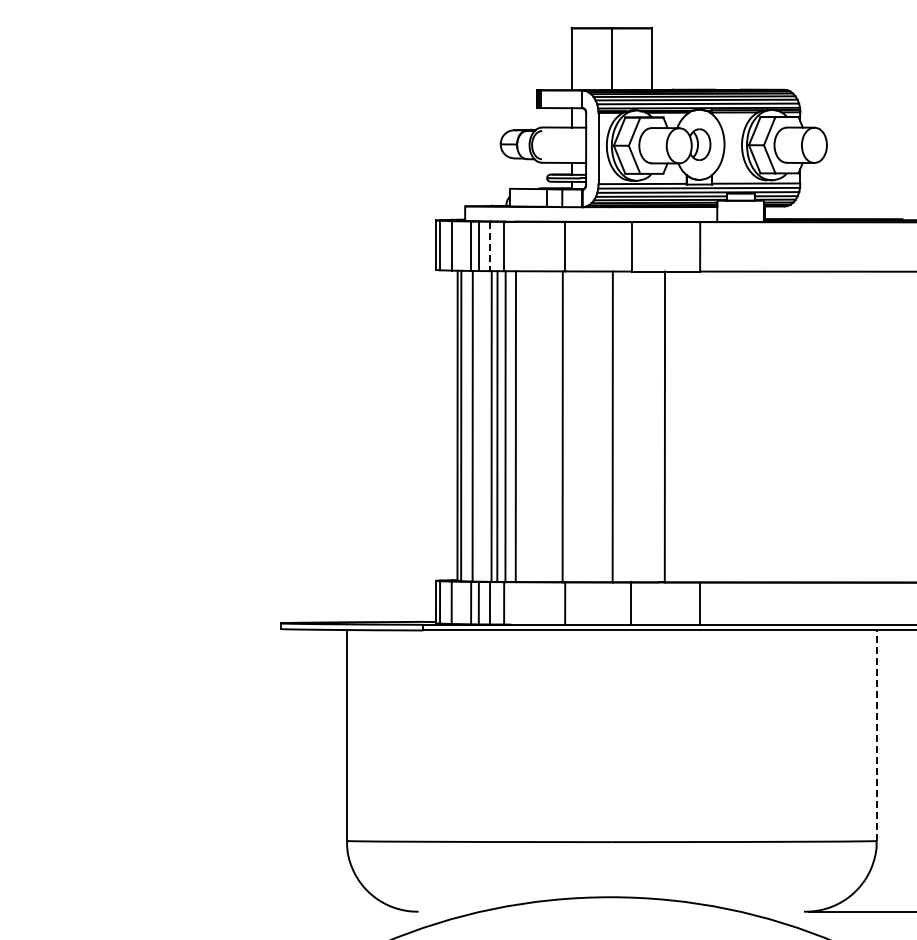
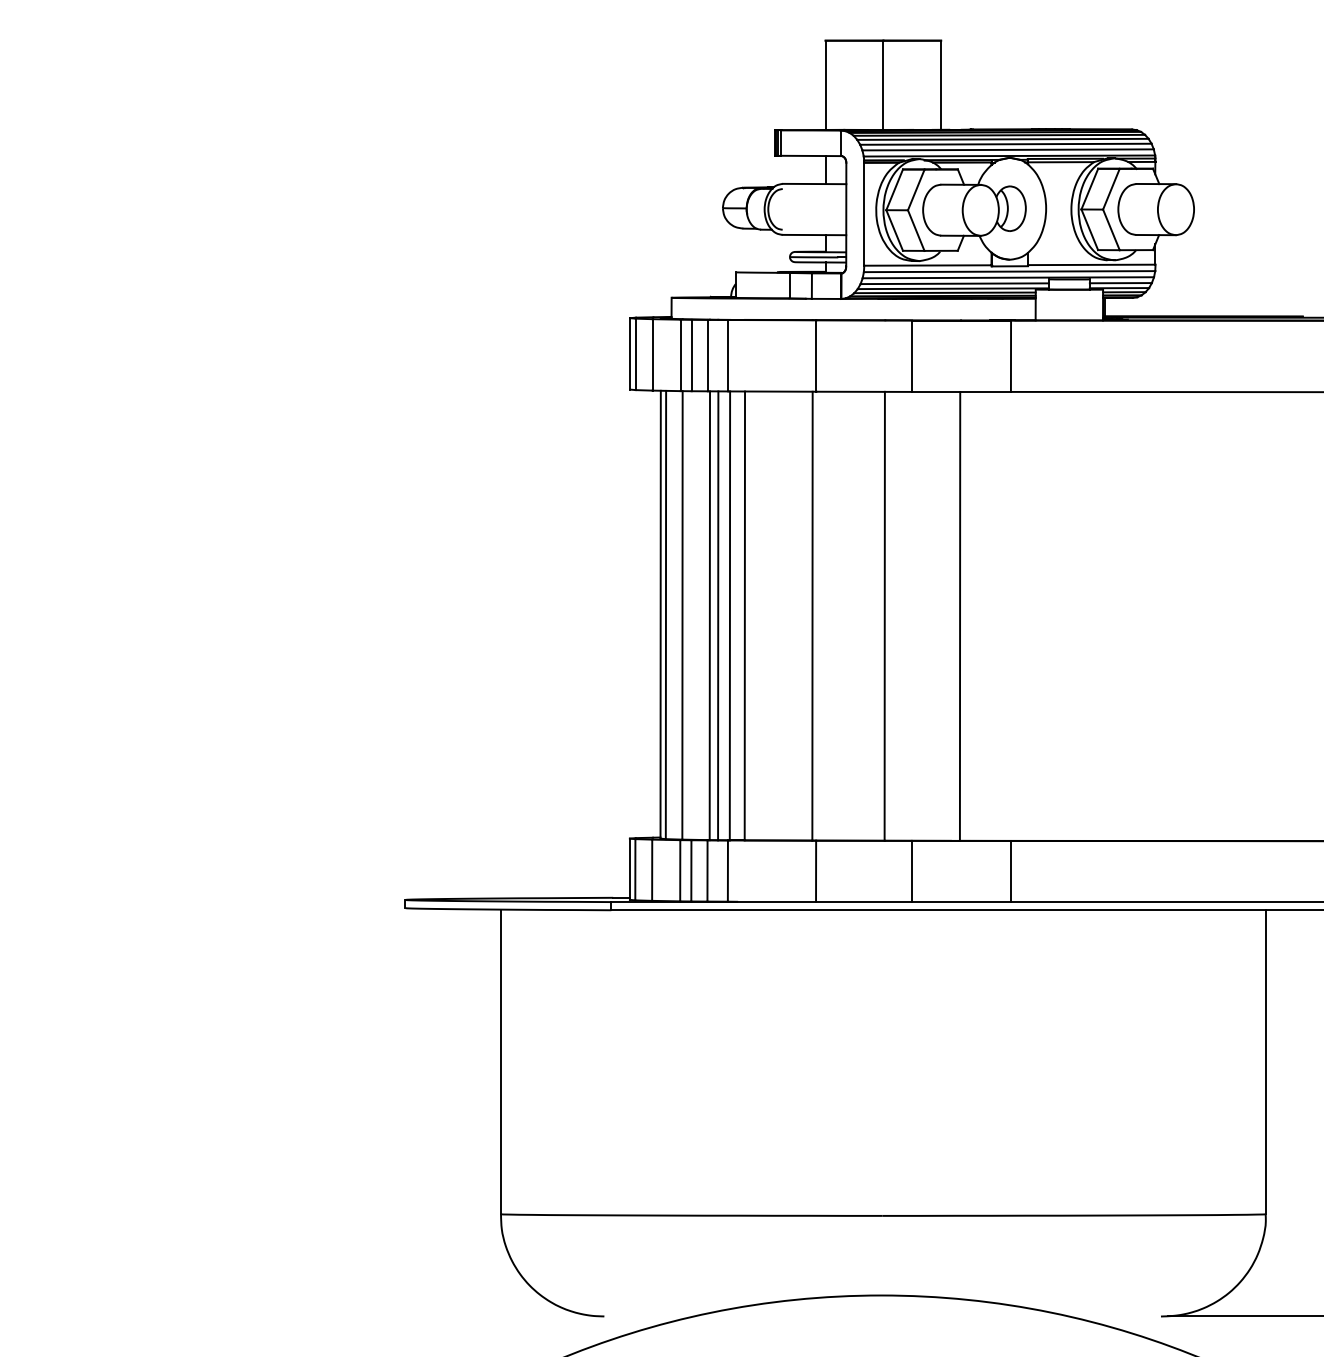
line: (490, 246) -> (708, 355), dashed -> solid
line: (876, 735) -> (1265, 1061), dashed -> solid

